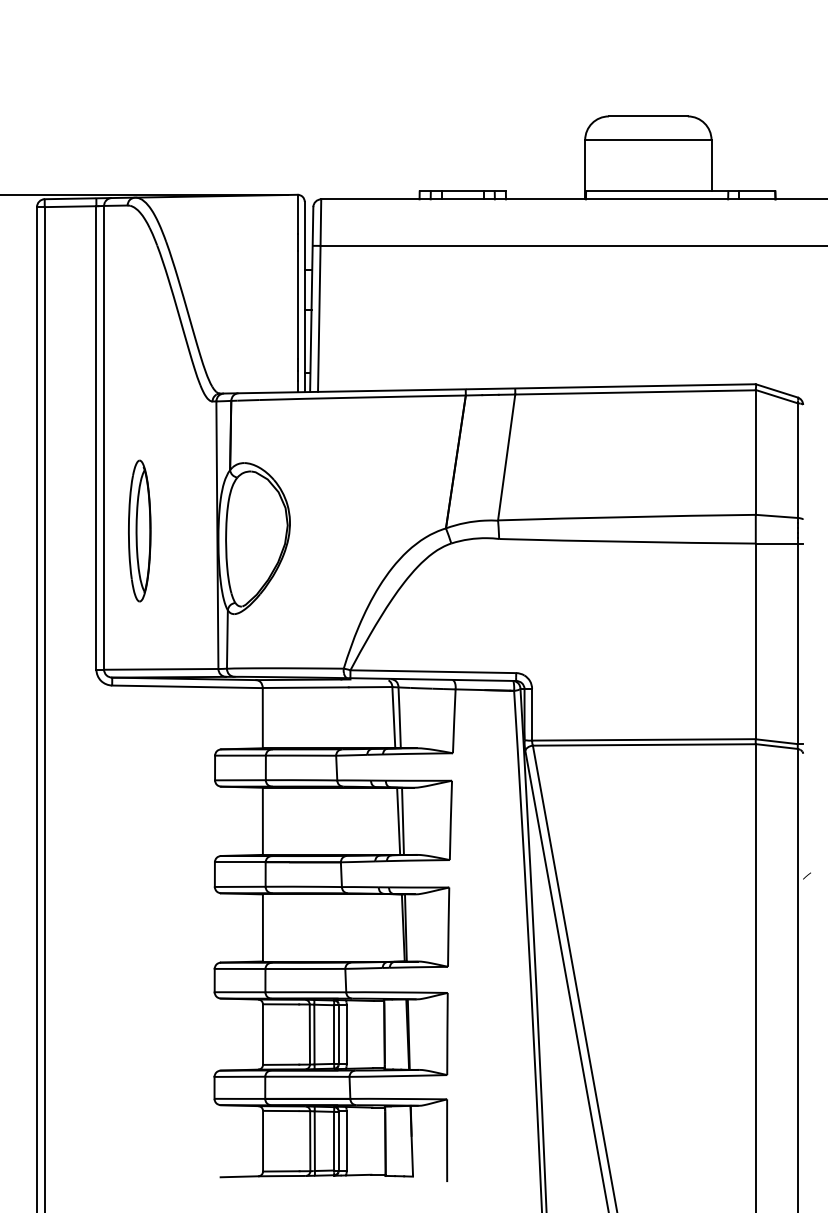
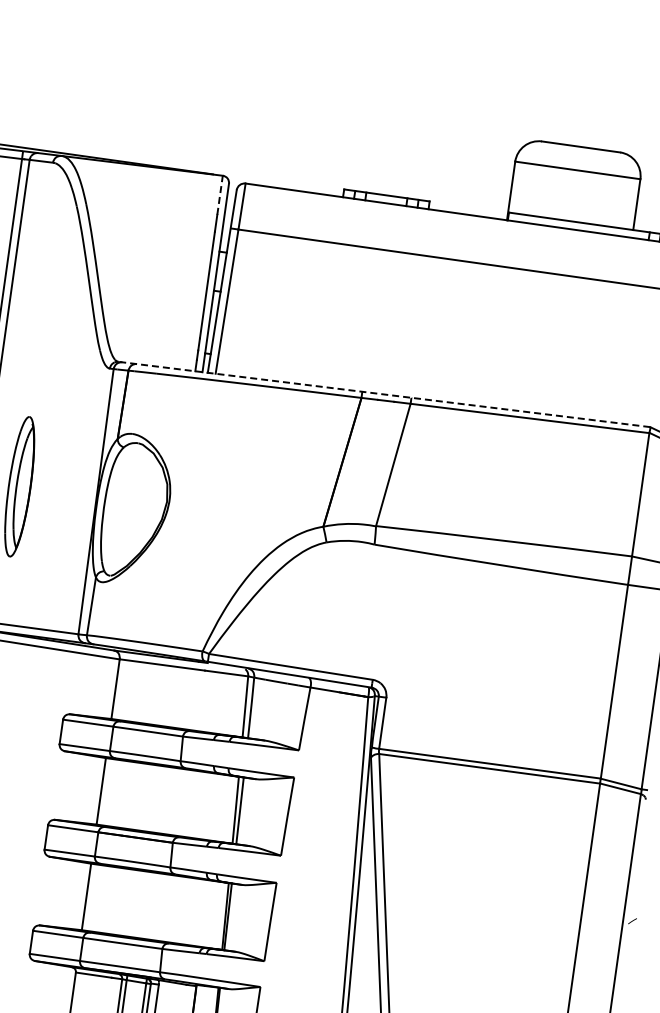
line: (297, 214) -> (220, 195), solid -> dashed
line: (488, 388) -> (384, 394), solid -> dashed

